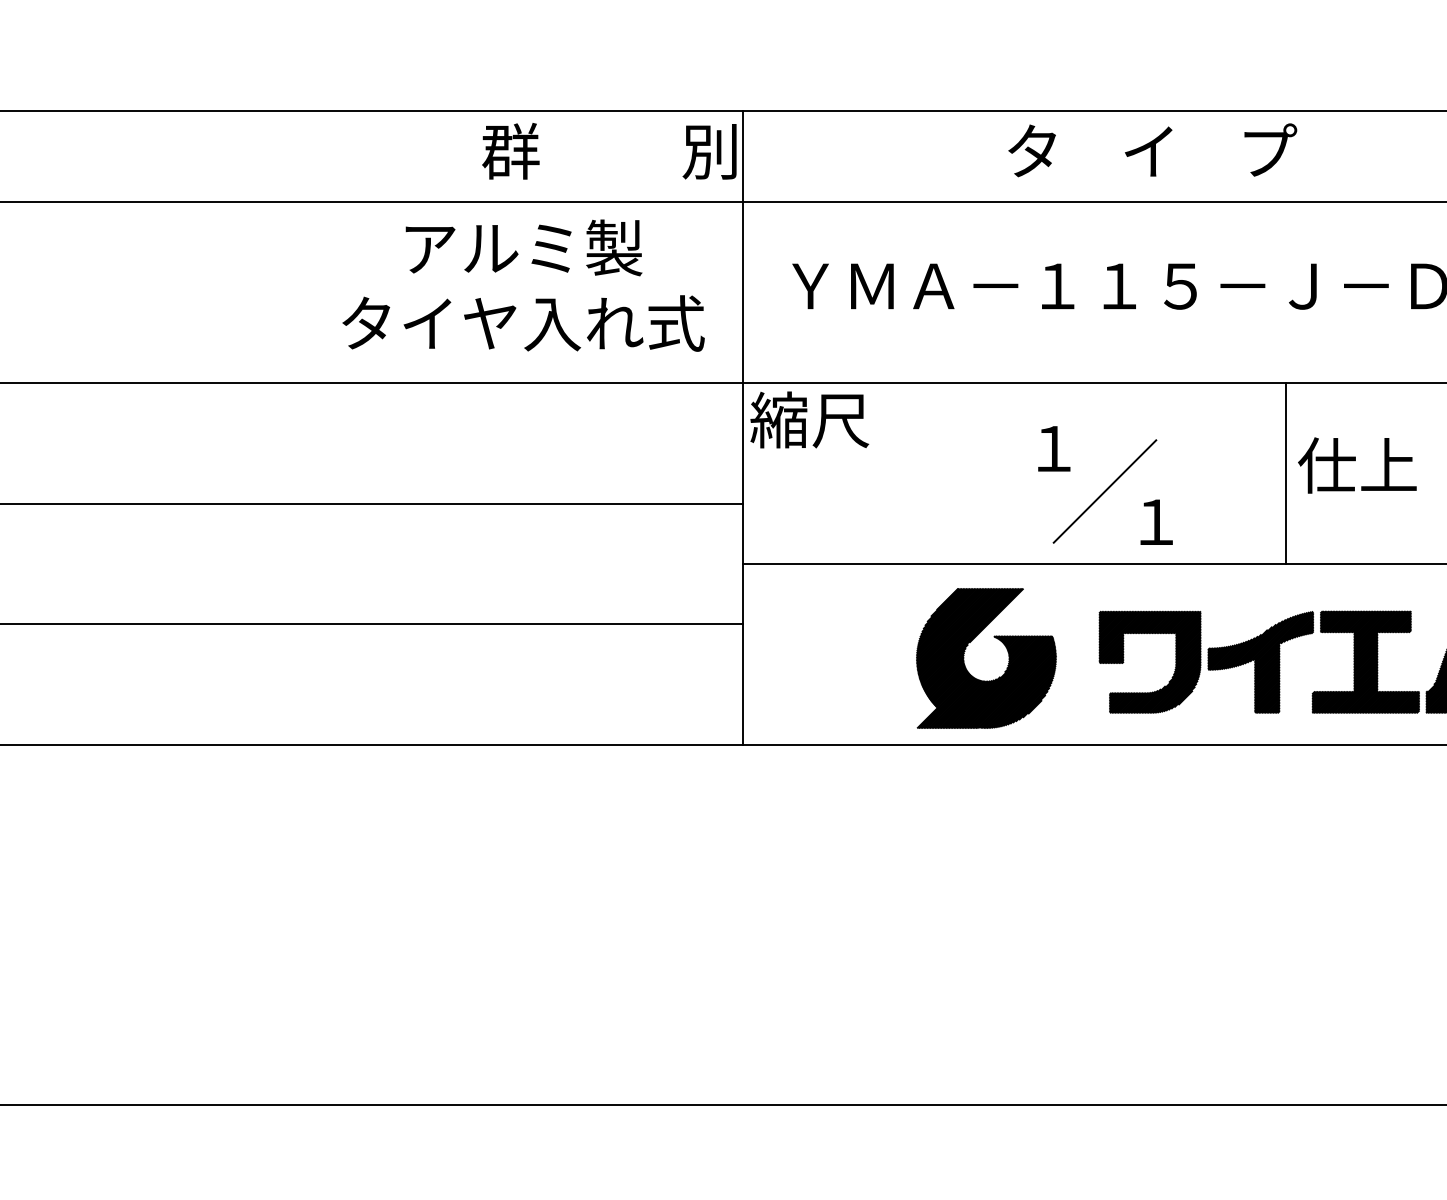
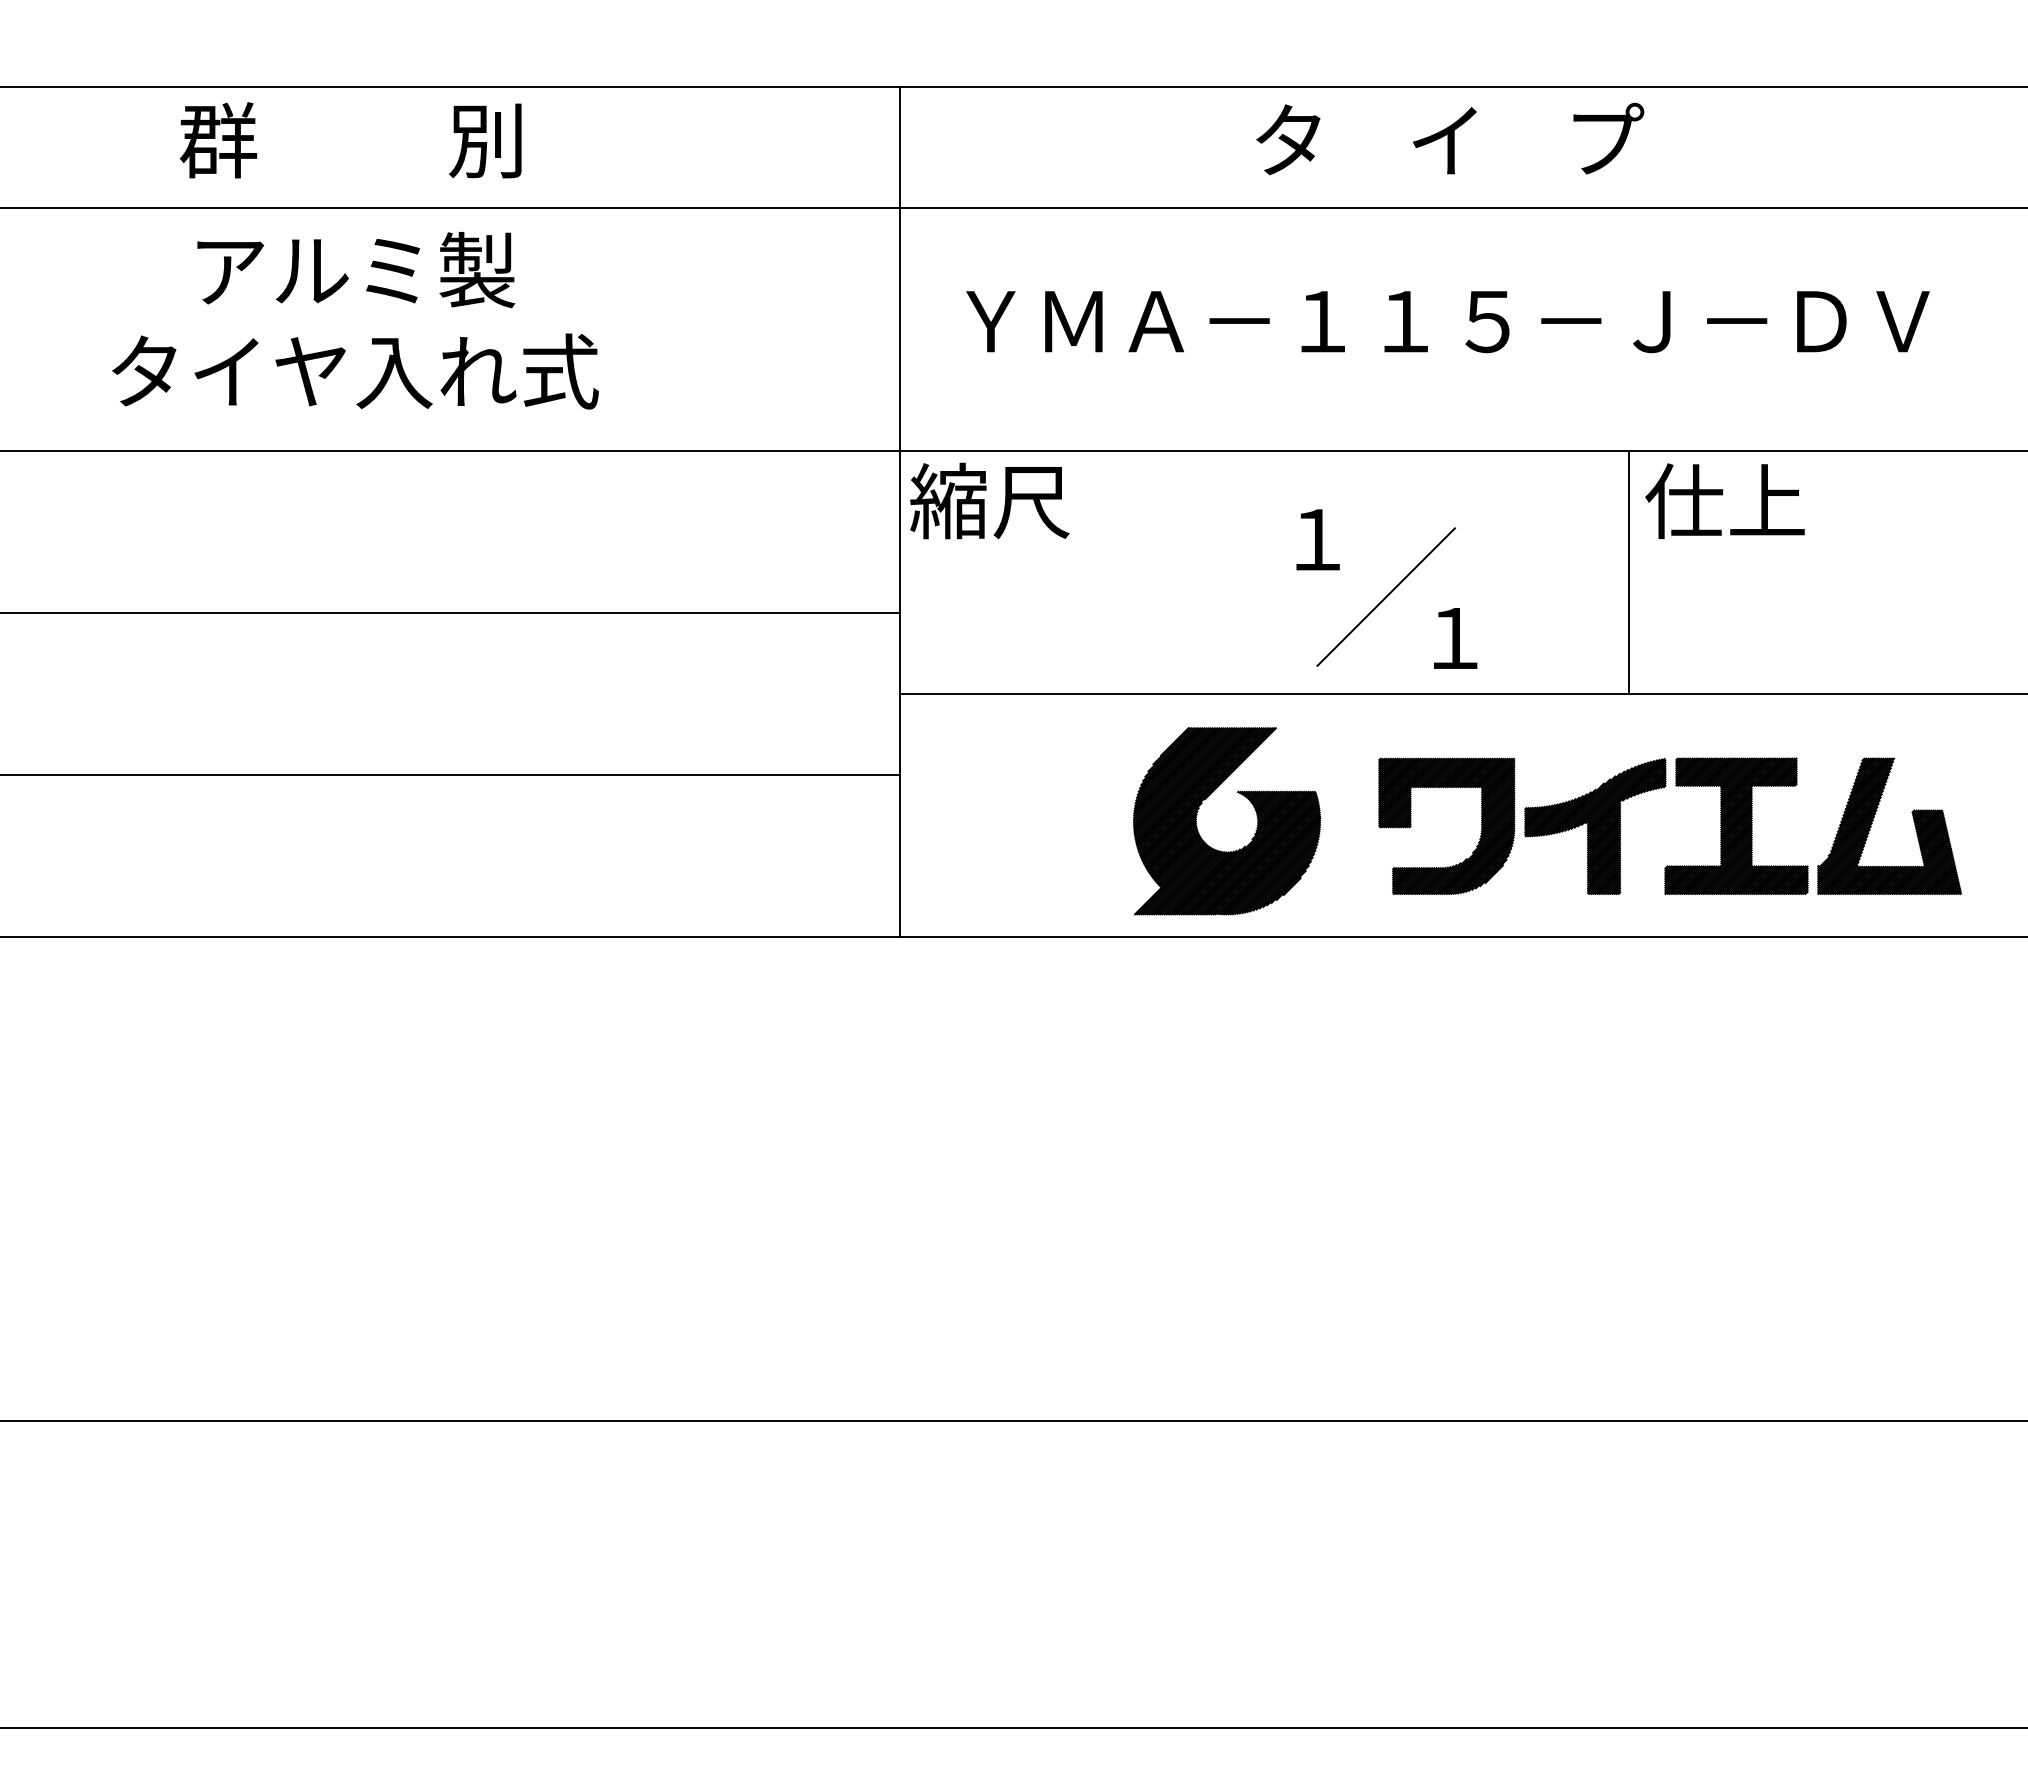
text: (609, 151) -> (350, 140), moved
text: (523, 285) -> (355, 320), moved
text: (1356, 465) -> (1724, 500), moved

